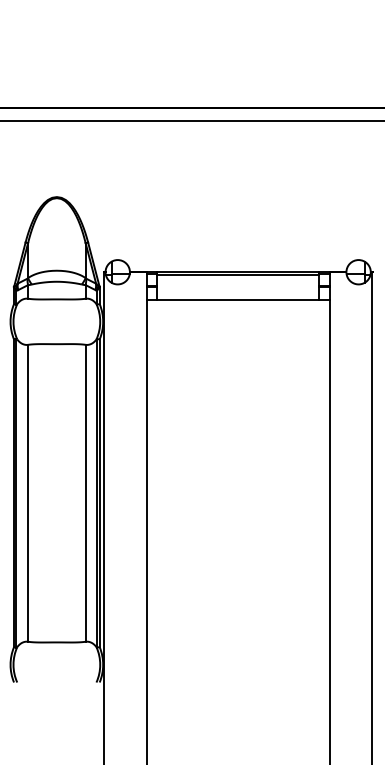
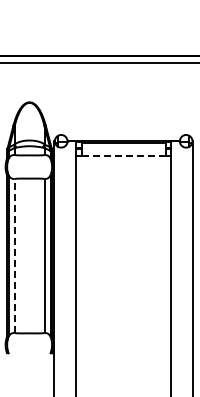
line: (237, 299) -> (123, 155), solid -> dashed
line: (27, 492) -> (14, 255), solid -> dashed

